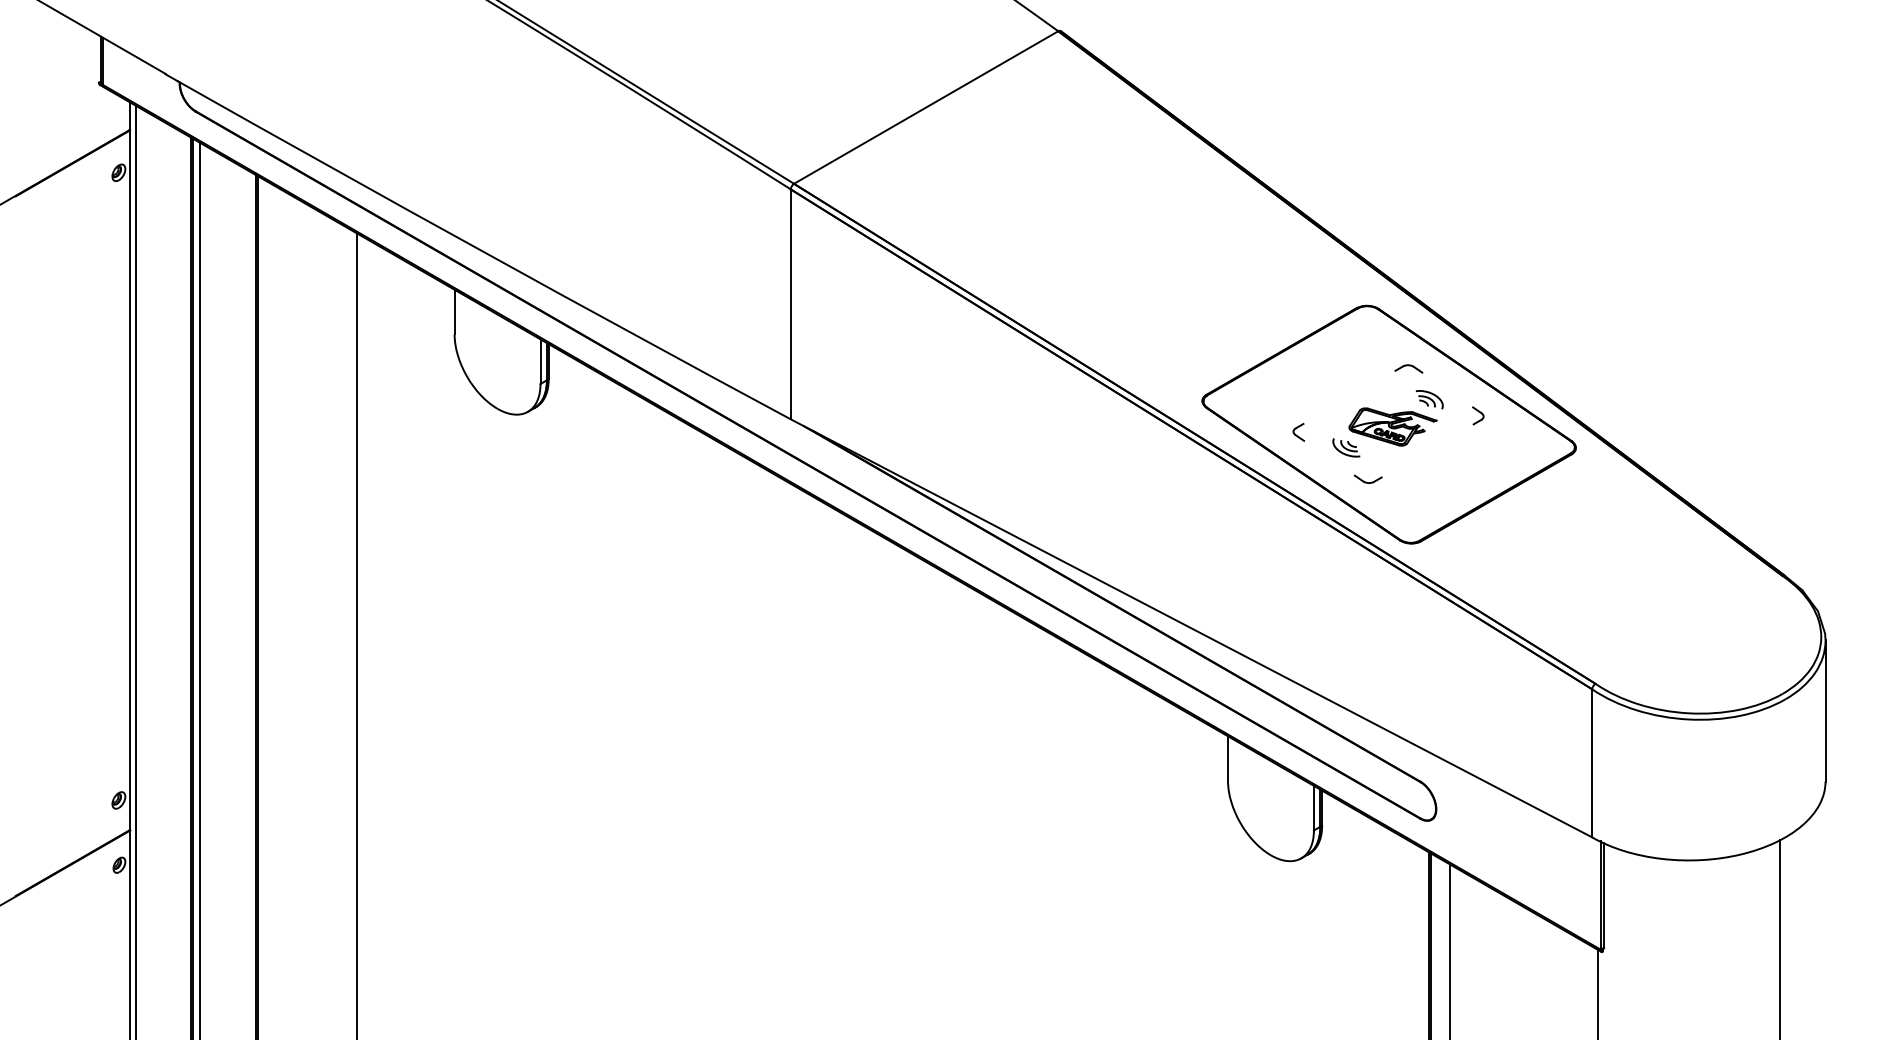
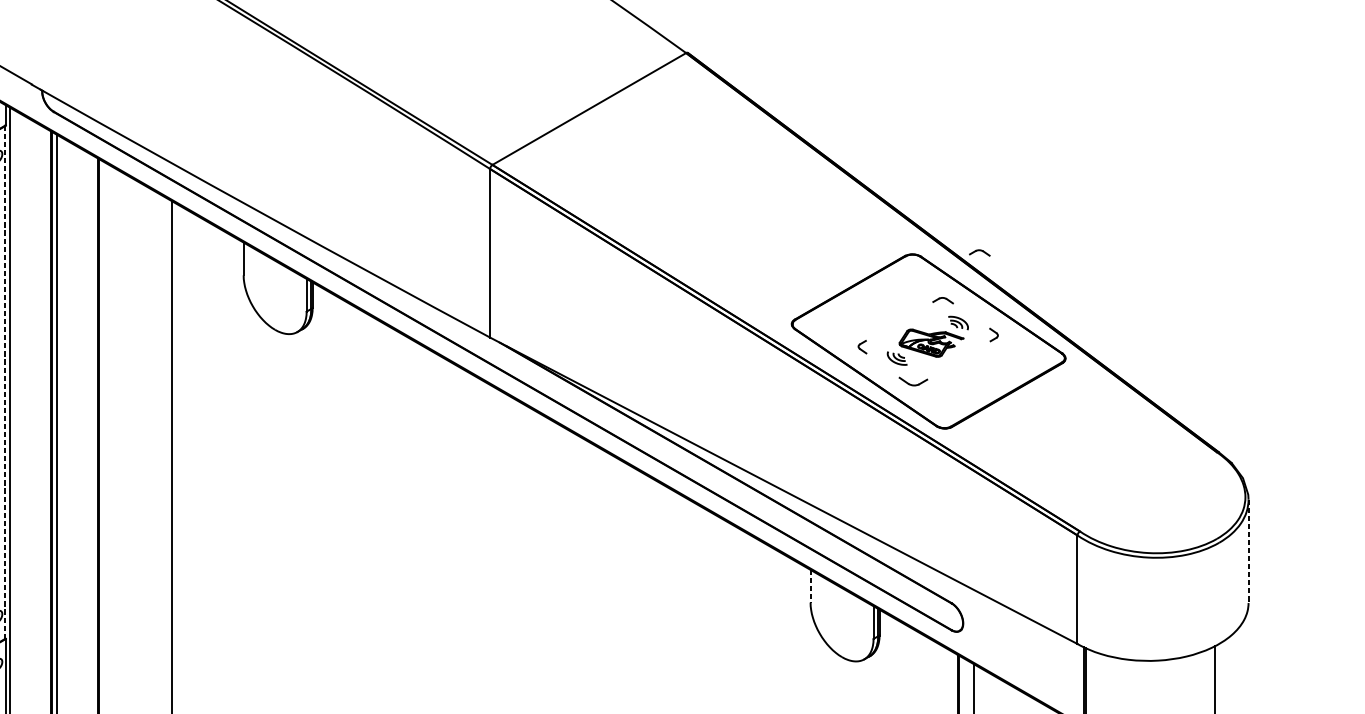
part: (1458, 303) -> (979, 252), added
part: (1367, 478) -> (912, 380), size x1.4
line: (129, 480) -> (5, 382), solid -> dashed
line: (1825, 711) -> (1248, 551), solid -> dashed
line: (1228, 759) -> (810, 586), solid -> dashed

